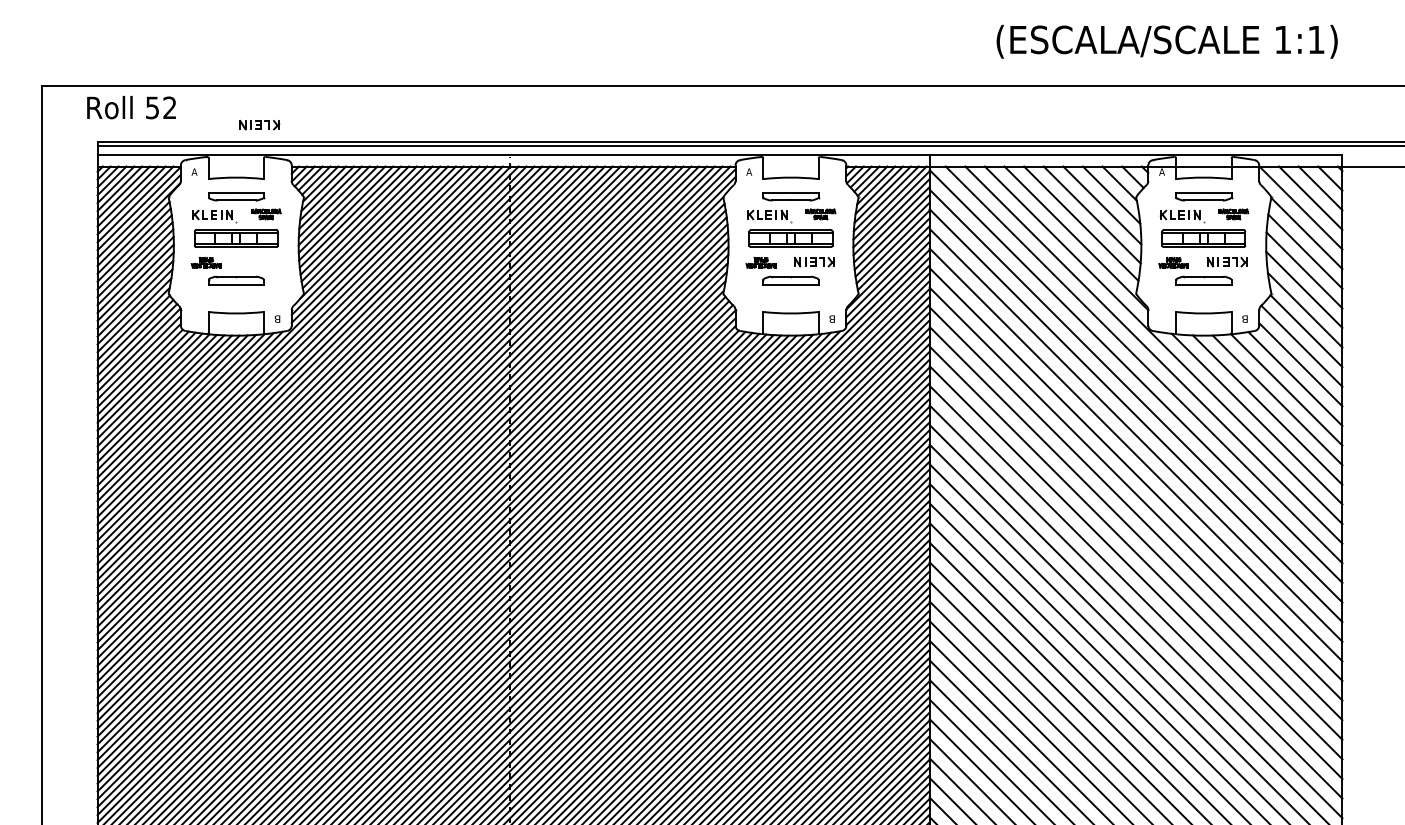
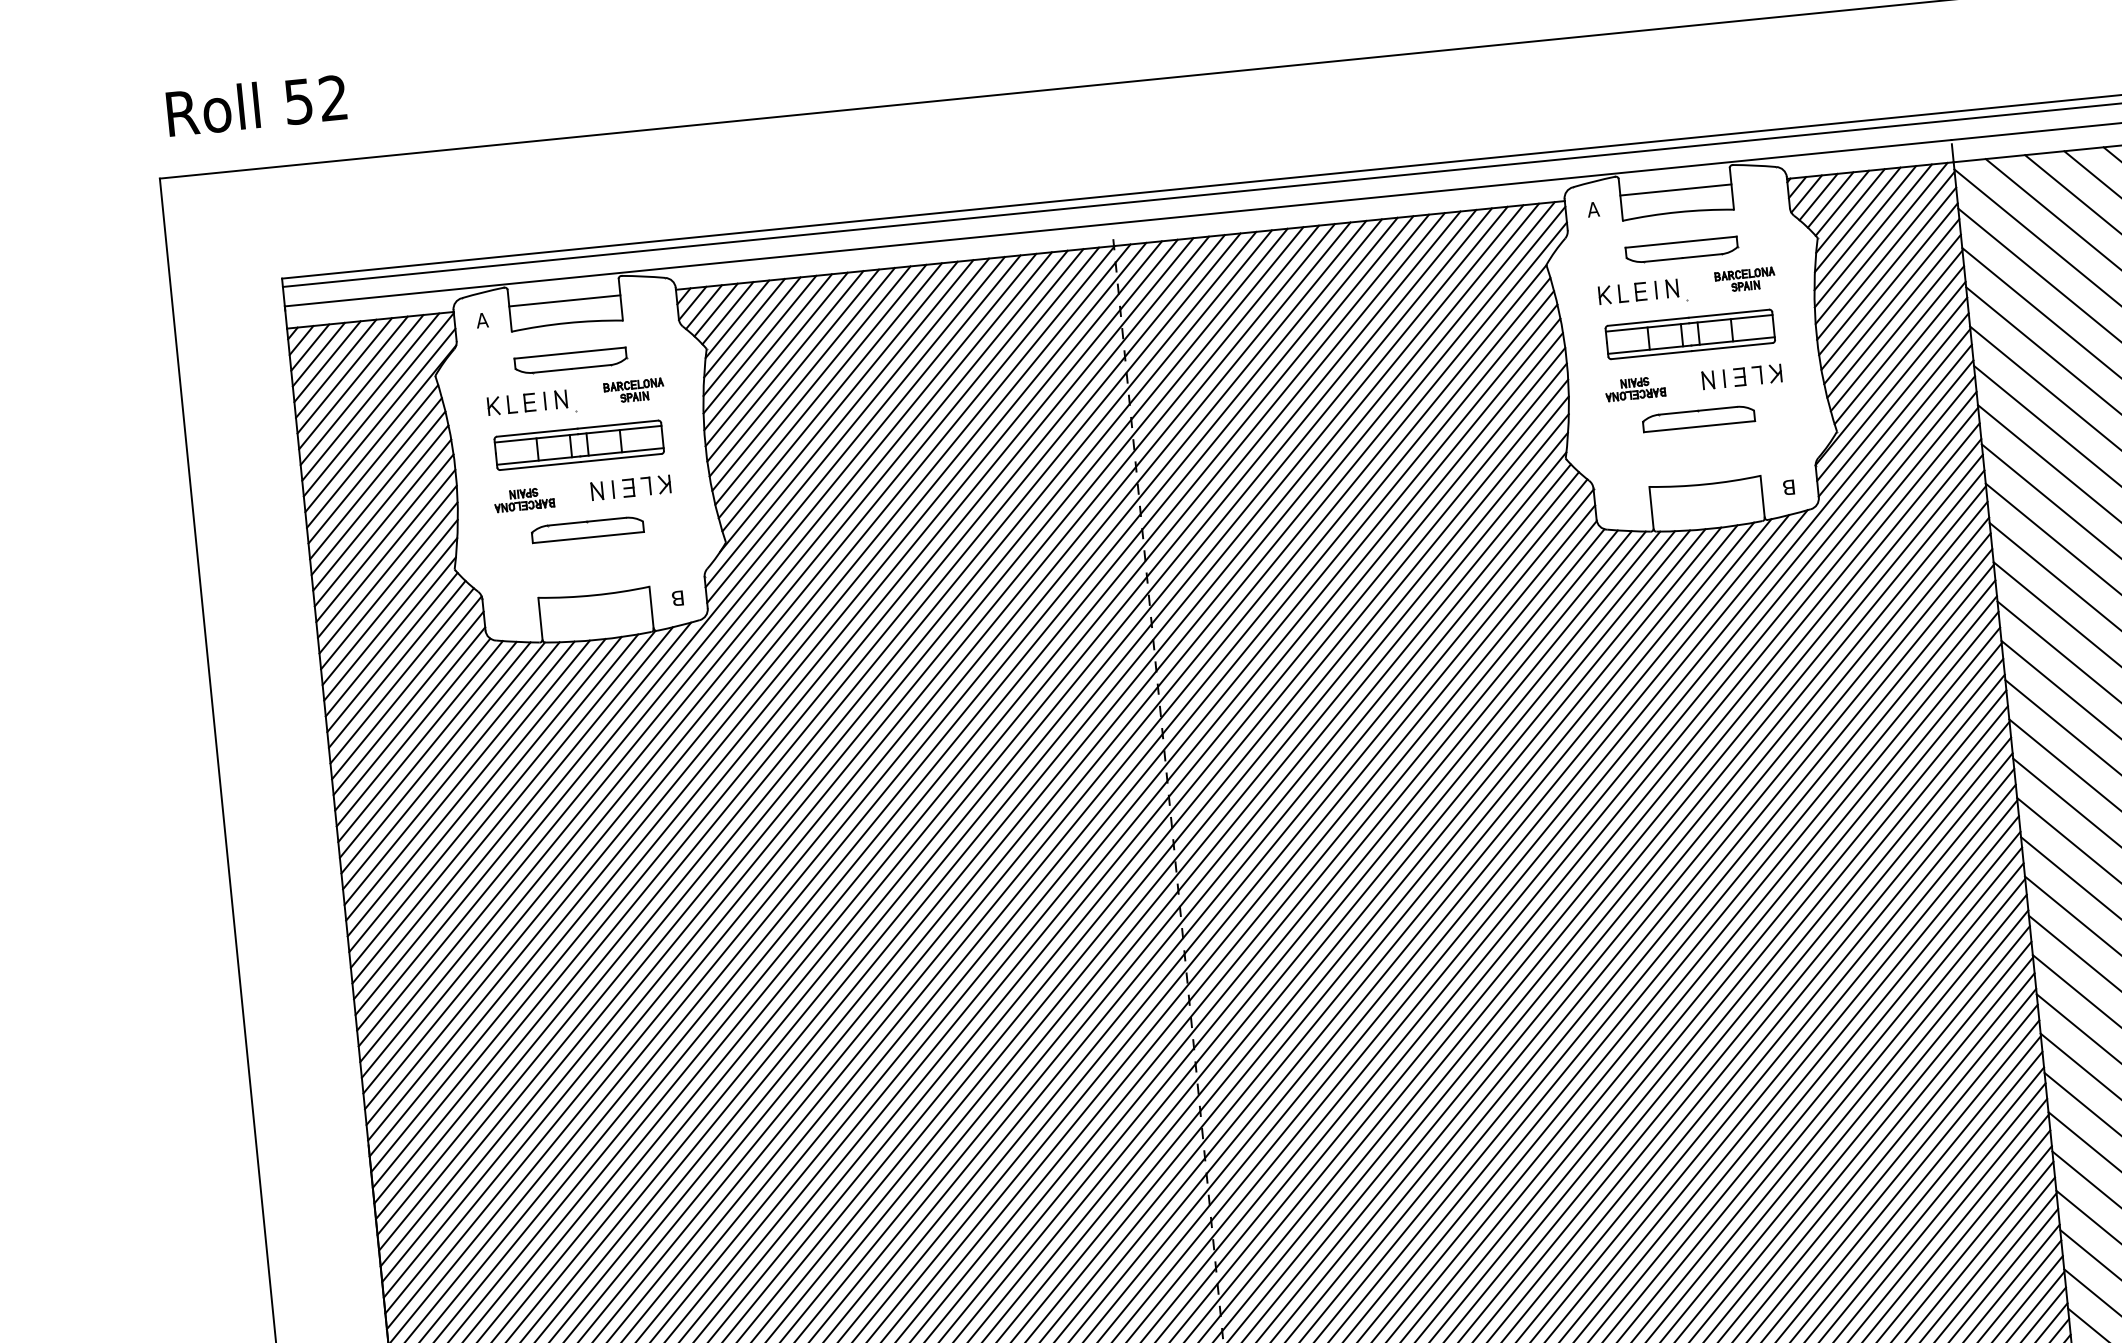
text: (131, 107) -> (256, 105), moved
part: (259, 125) -> (630, 488), moved
line: (236, 166) -> (565, 300), added
line: (790, 166) -> (1674, 190), added

